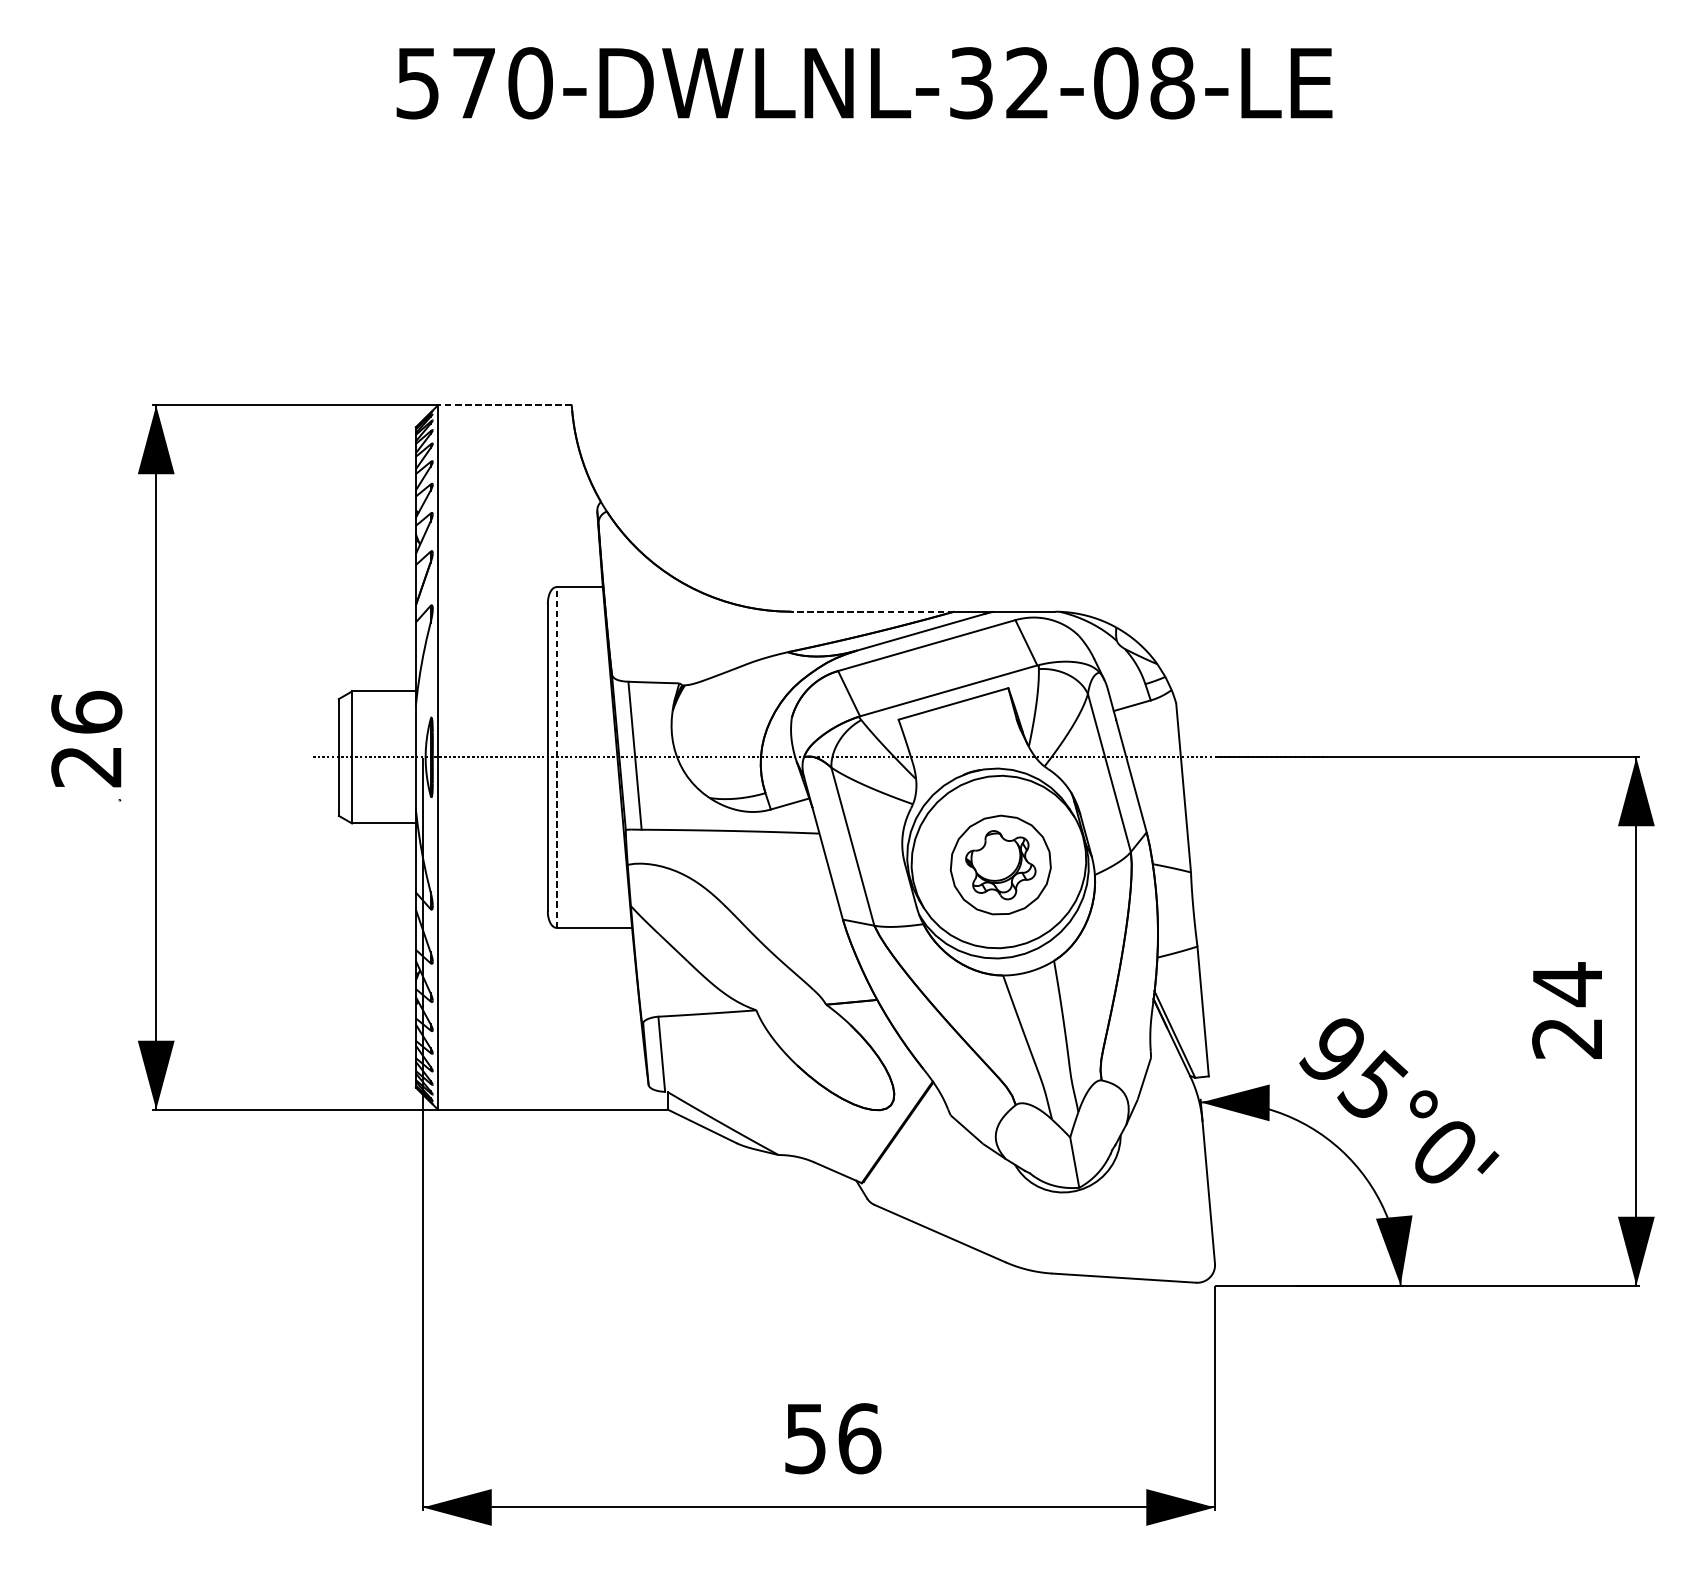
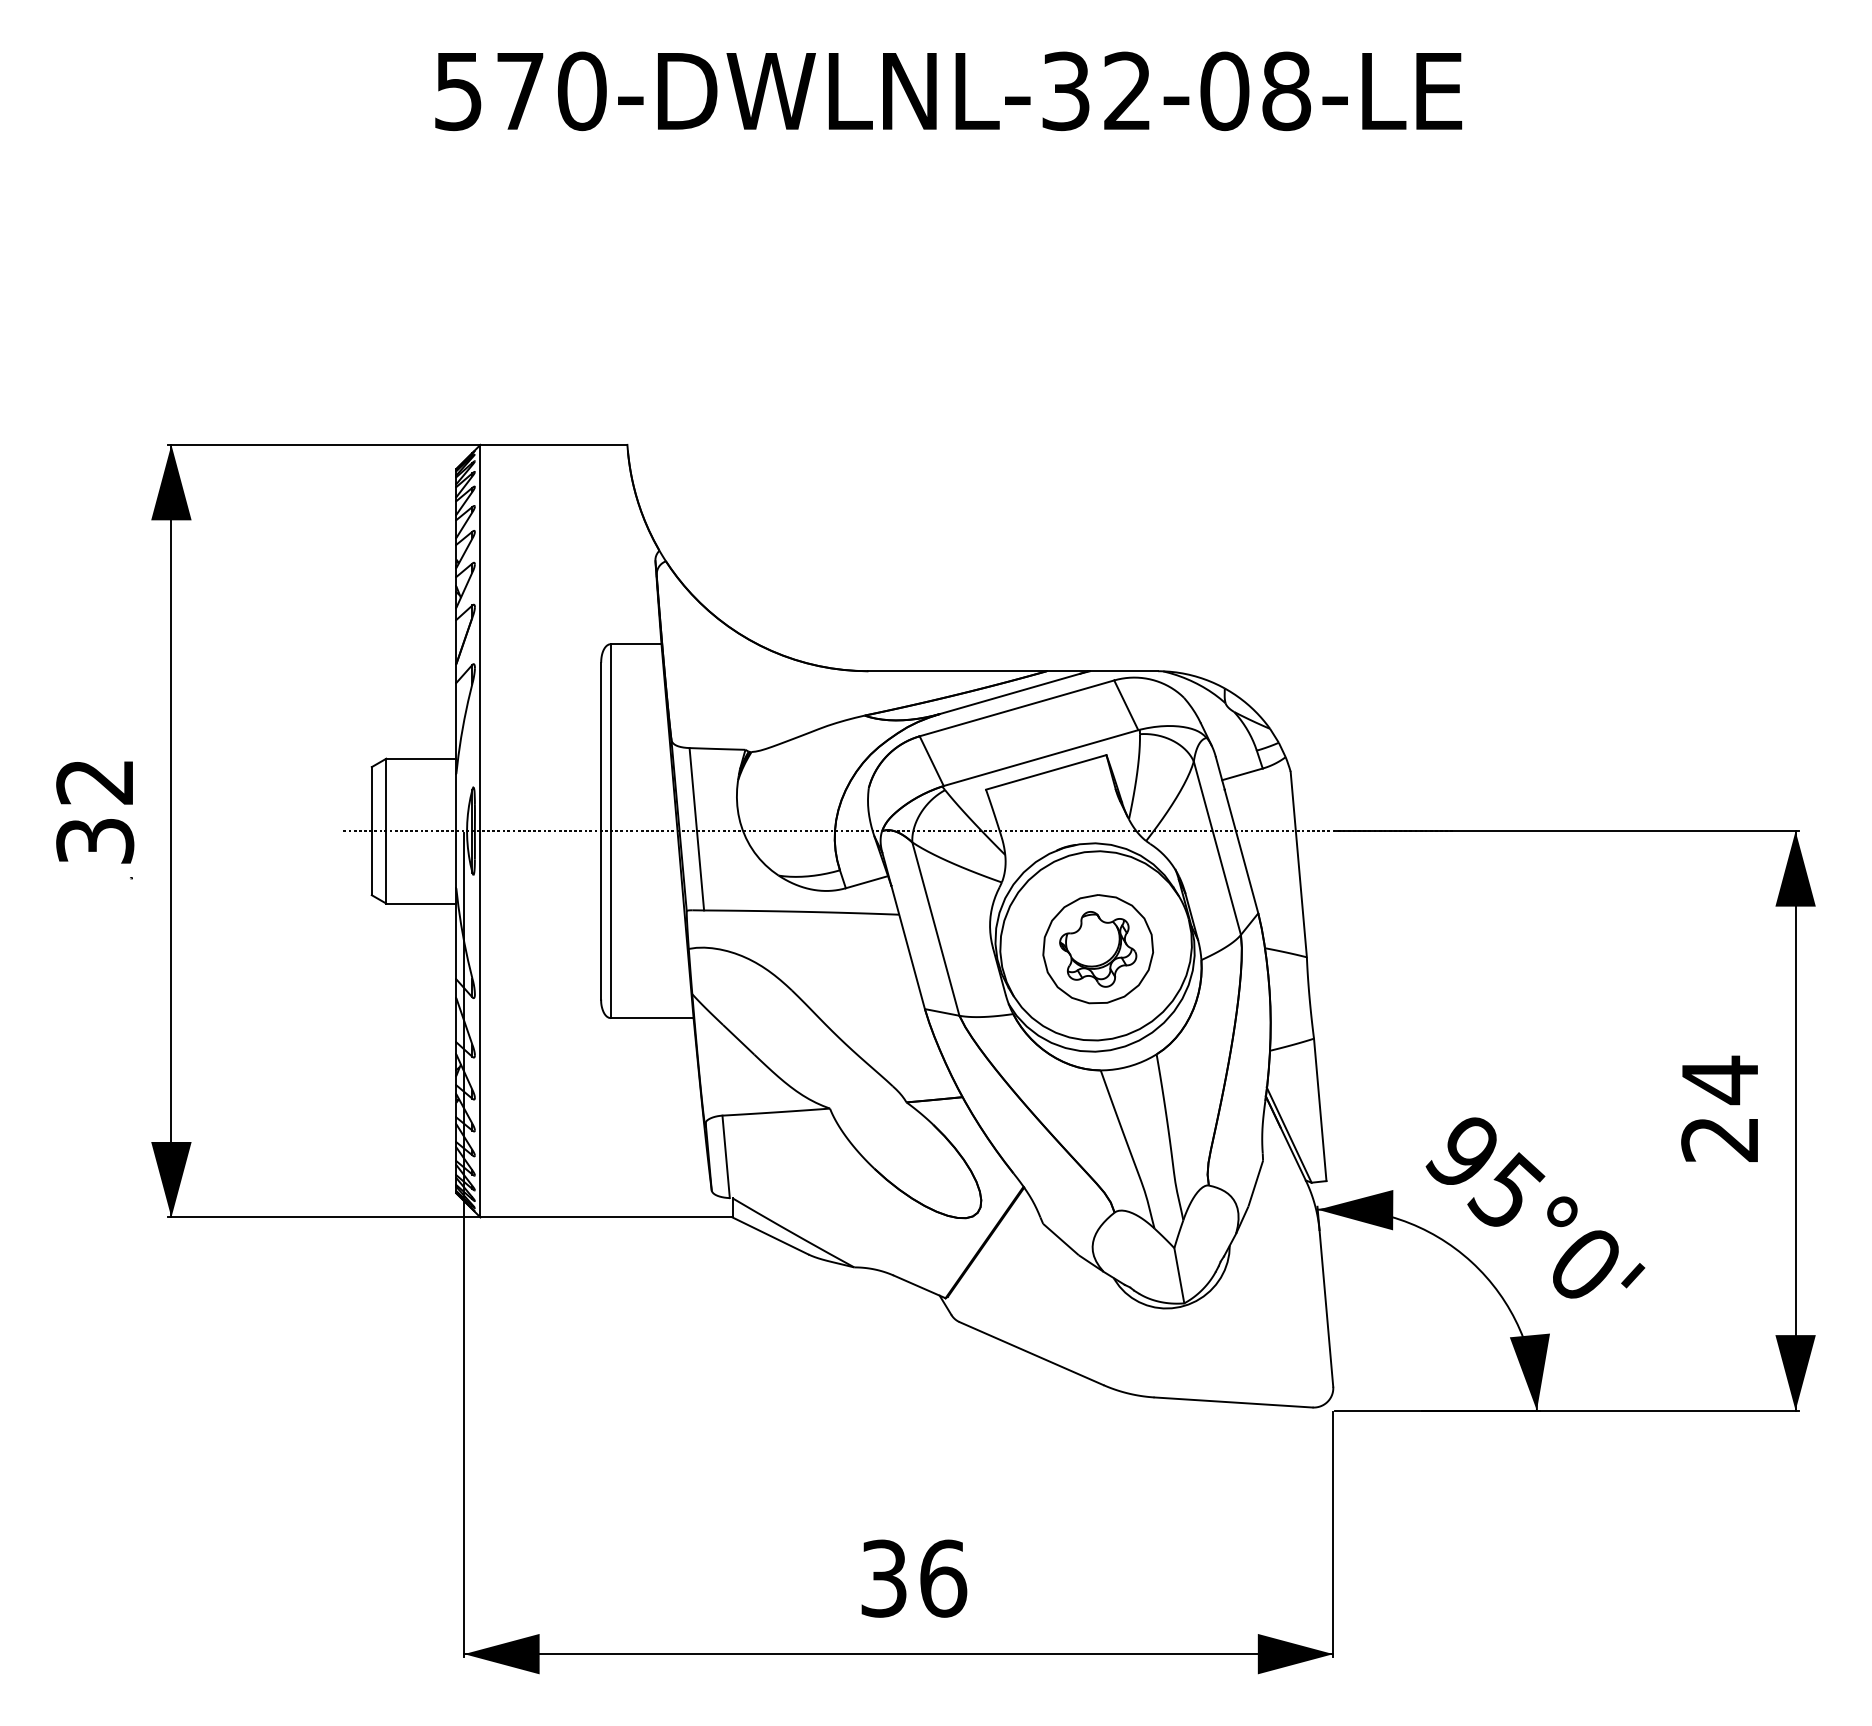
line: (504, 405) -> (553, 444), dashed -> solid
line: (872, 611) -> (957, 671), dashed -> solid
text: (87, 738) -> (95, 810), 26 -> 32
line: (556, 756) -> (610, 830), dashed -> solid
text: (805, 1438) -> (883, 1578), 56 -> 36

